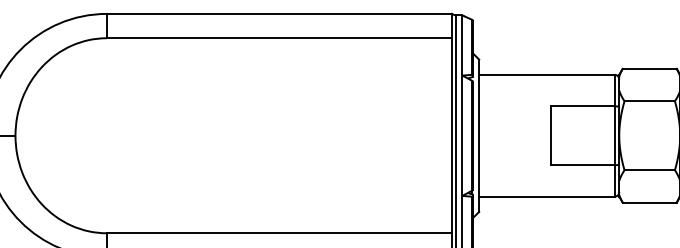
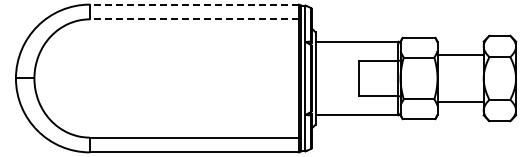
line: (279, 13) -> (194, 4), solid -> dashed
line: (279, 38) -> (194, 19), solid -> dashed

